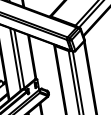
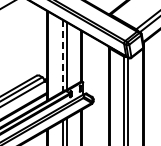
line: (15, 59) -> (62, 55), solid -> dashed

